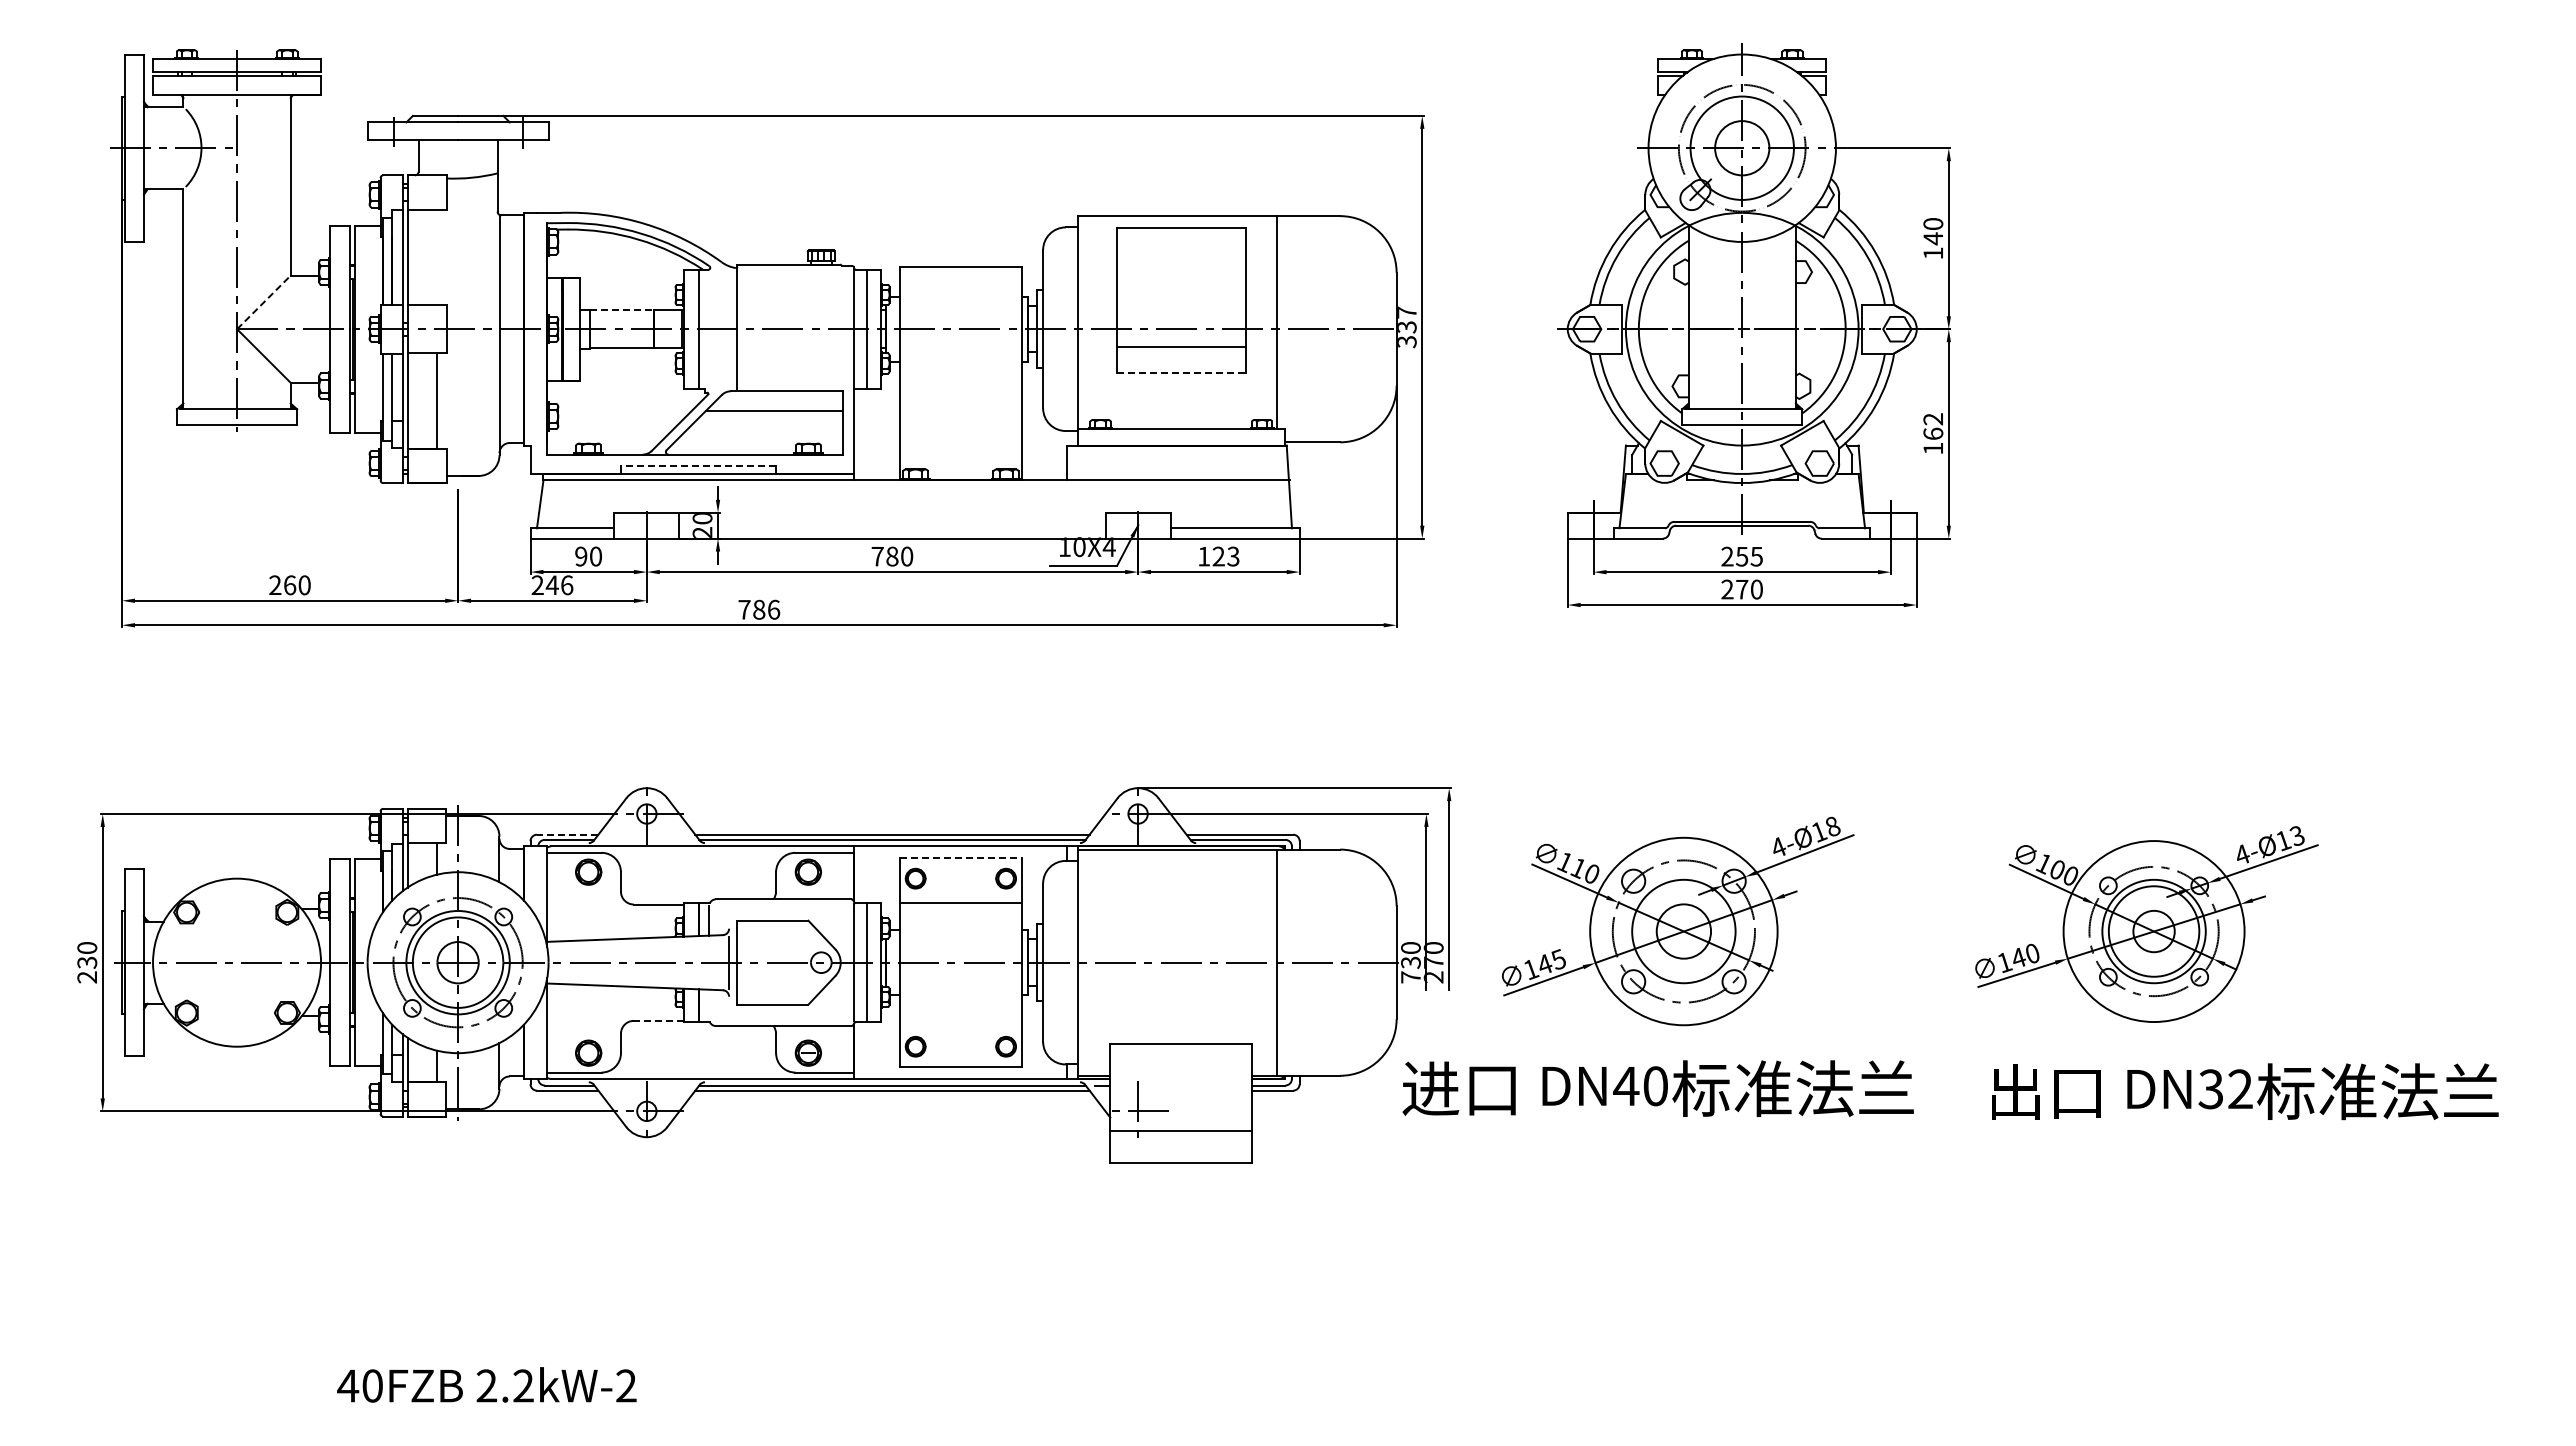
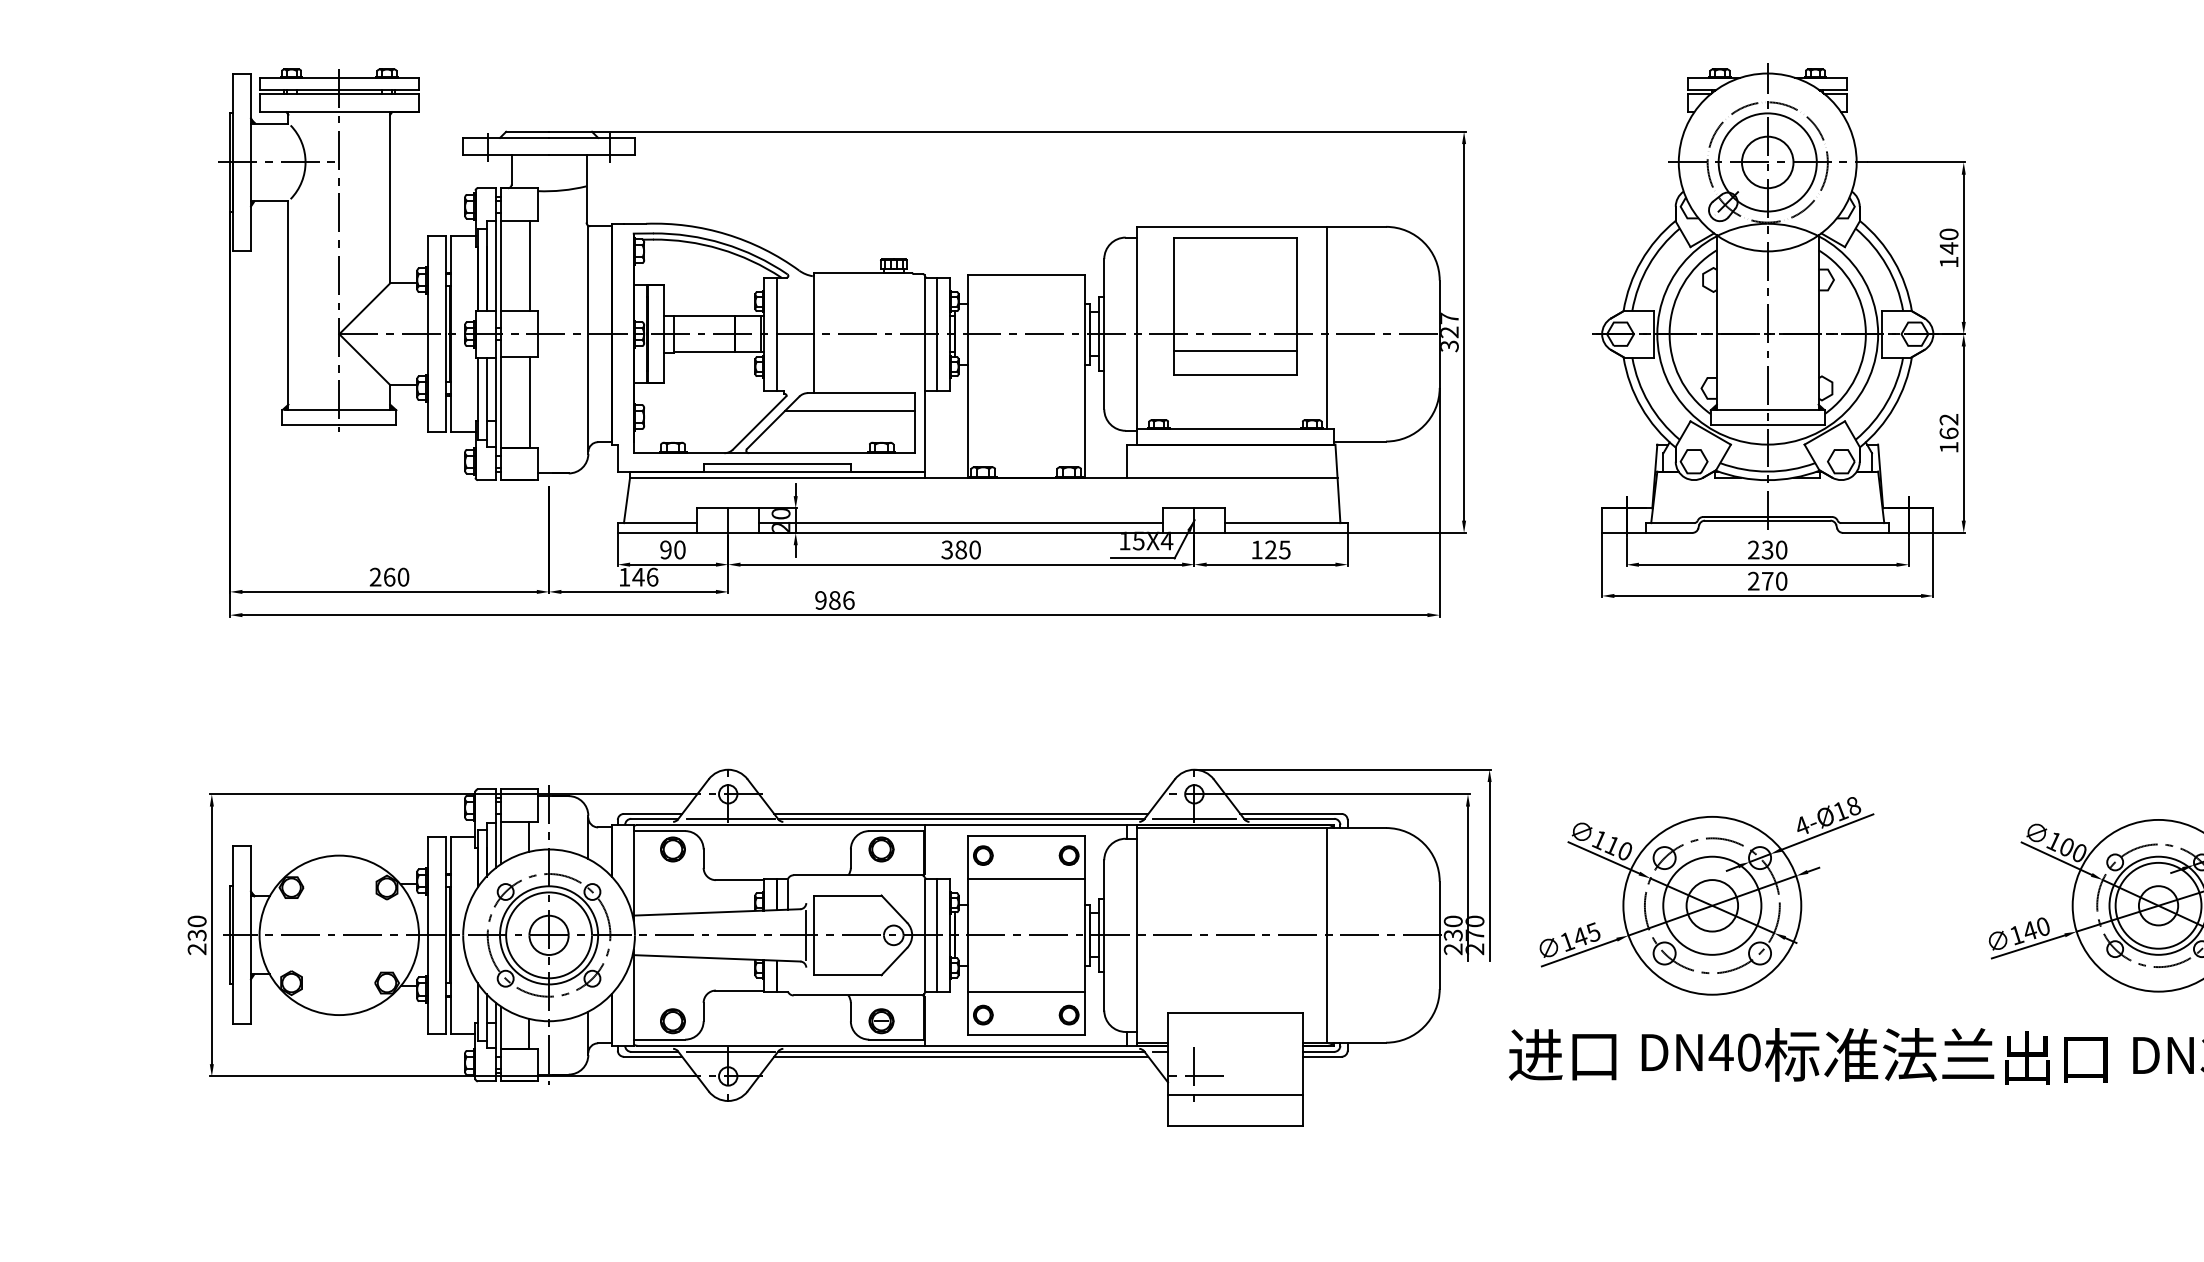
line: (437, 256) -> (529, 265), added
line: (263, 302) -> (364, 308), dashed -> solid
line: (622, 310) -> (705, 316), dashed -> solid
text: (1407, 327) -> (1450, 332), 337 -> 327
line: (1181, 372) -> (1235, 375), dashed -> solid
line: (698, 466) -> (777, 464), dashed -> solid
line: (892, 528) -> (961, 523), added
text: (1079, 546) -> (1138, 540), 10X4 -> 15X4
text: (877, 556) -> (947, 549), 780 -> 380
text: (1233, 556) -> (1284, 549), 123 -> 125
text: (1749, 556) -> (1774, 549), 255 -> 230
text: (537, 584) -> (624, 576), 246 -> 146
text: (744, 609) -> (820, 600), 786 -> 986
line: (567, 834) -> (652, 813), dashed -> solid
line: (648, 839) -> (729, 818), added
line: (1137, 839) -> (1193, 818), added
line: (961, 858) -> (1026, 836), dashed -> solid
text: (1410, 977) -> (1452, 949), 730 -> 230
line: (658, 1020) -> (739, 990), dashed -> solid
line: (960, 1022) -> (1025, 992), added
line: (648, 1085) -> (729, 1051), added
text: (1657, 1088) -> (1750, 1054), moved

